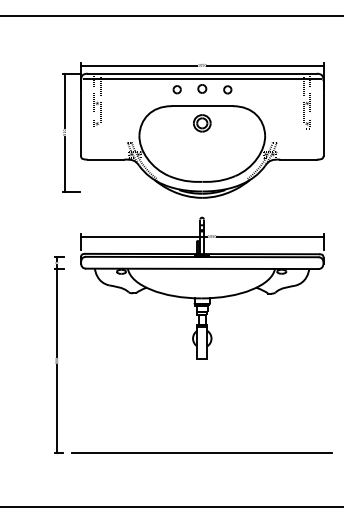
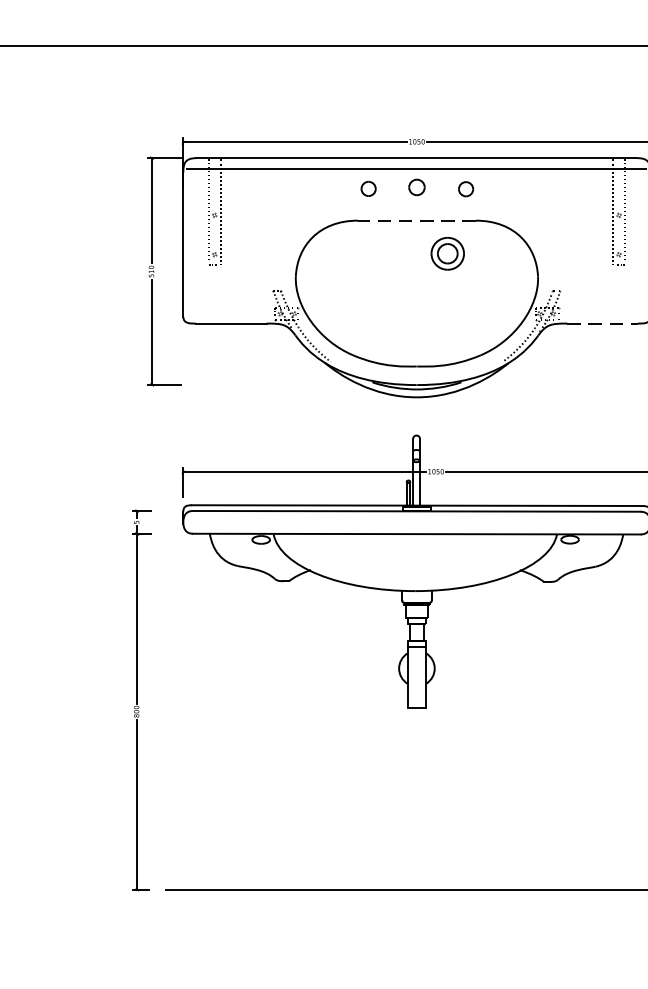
line: (202, 106) -> (417, 221), solid -> dashed
part: (202, 123) -> (448, 254), moved
line: (299, 159) -> (604, 323), solid -> dashed

